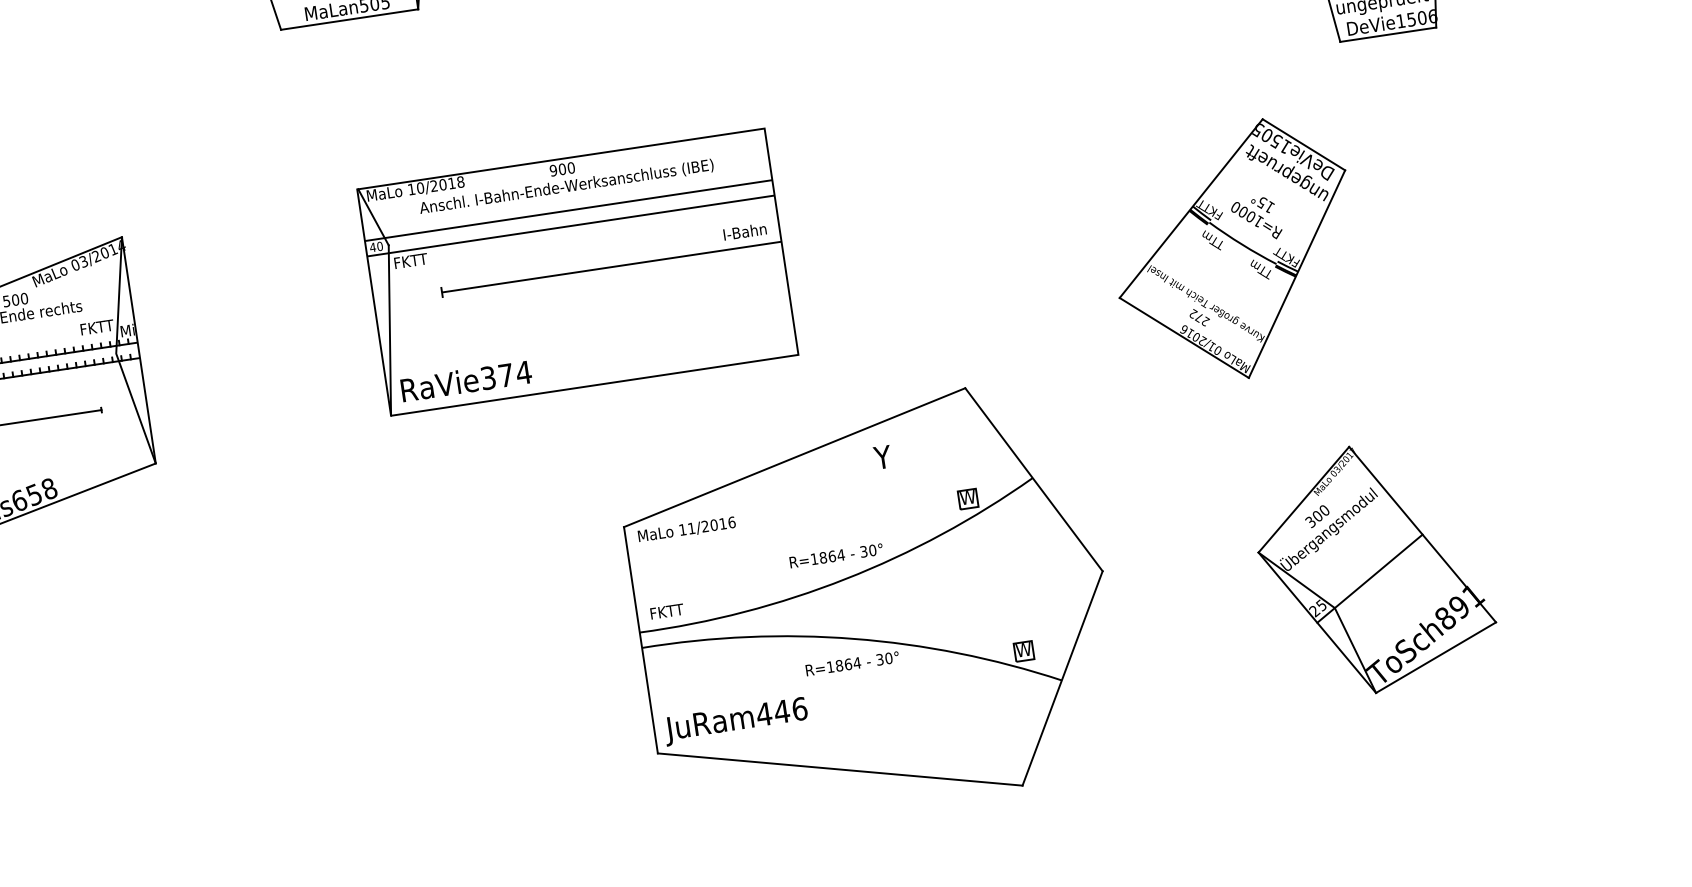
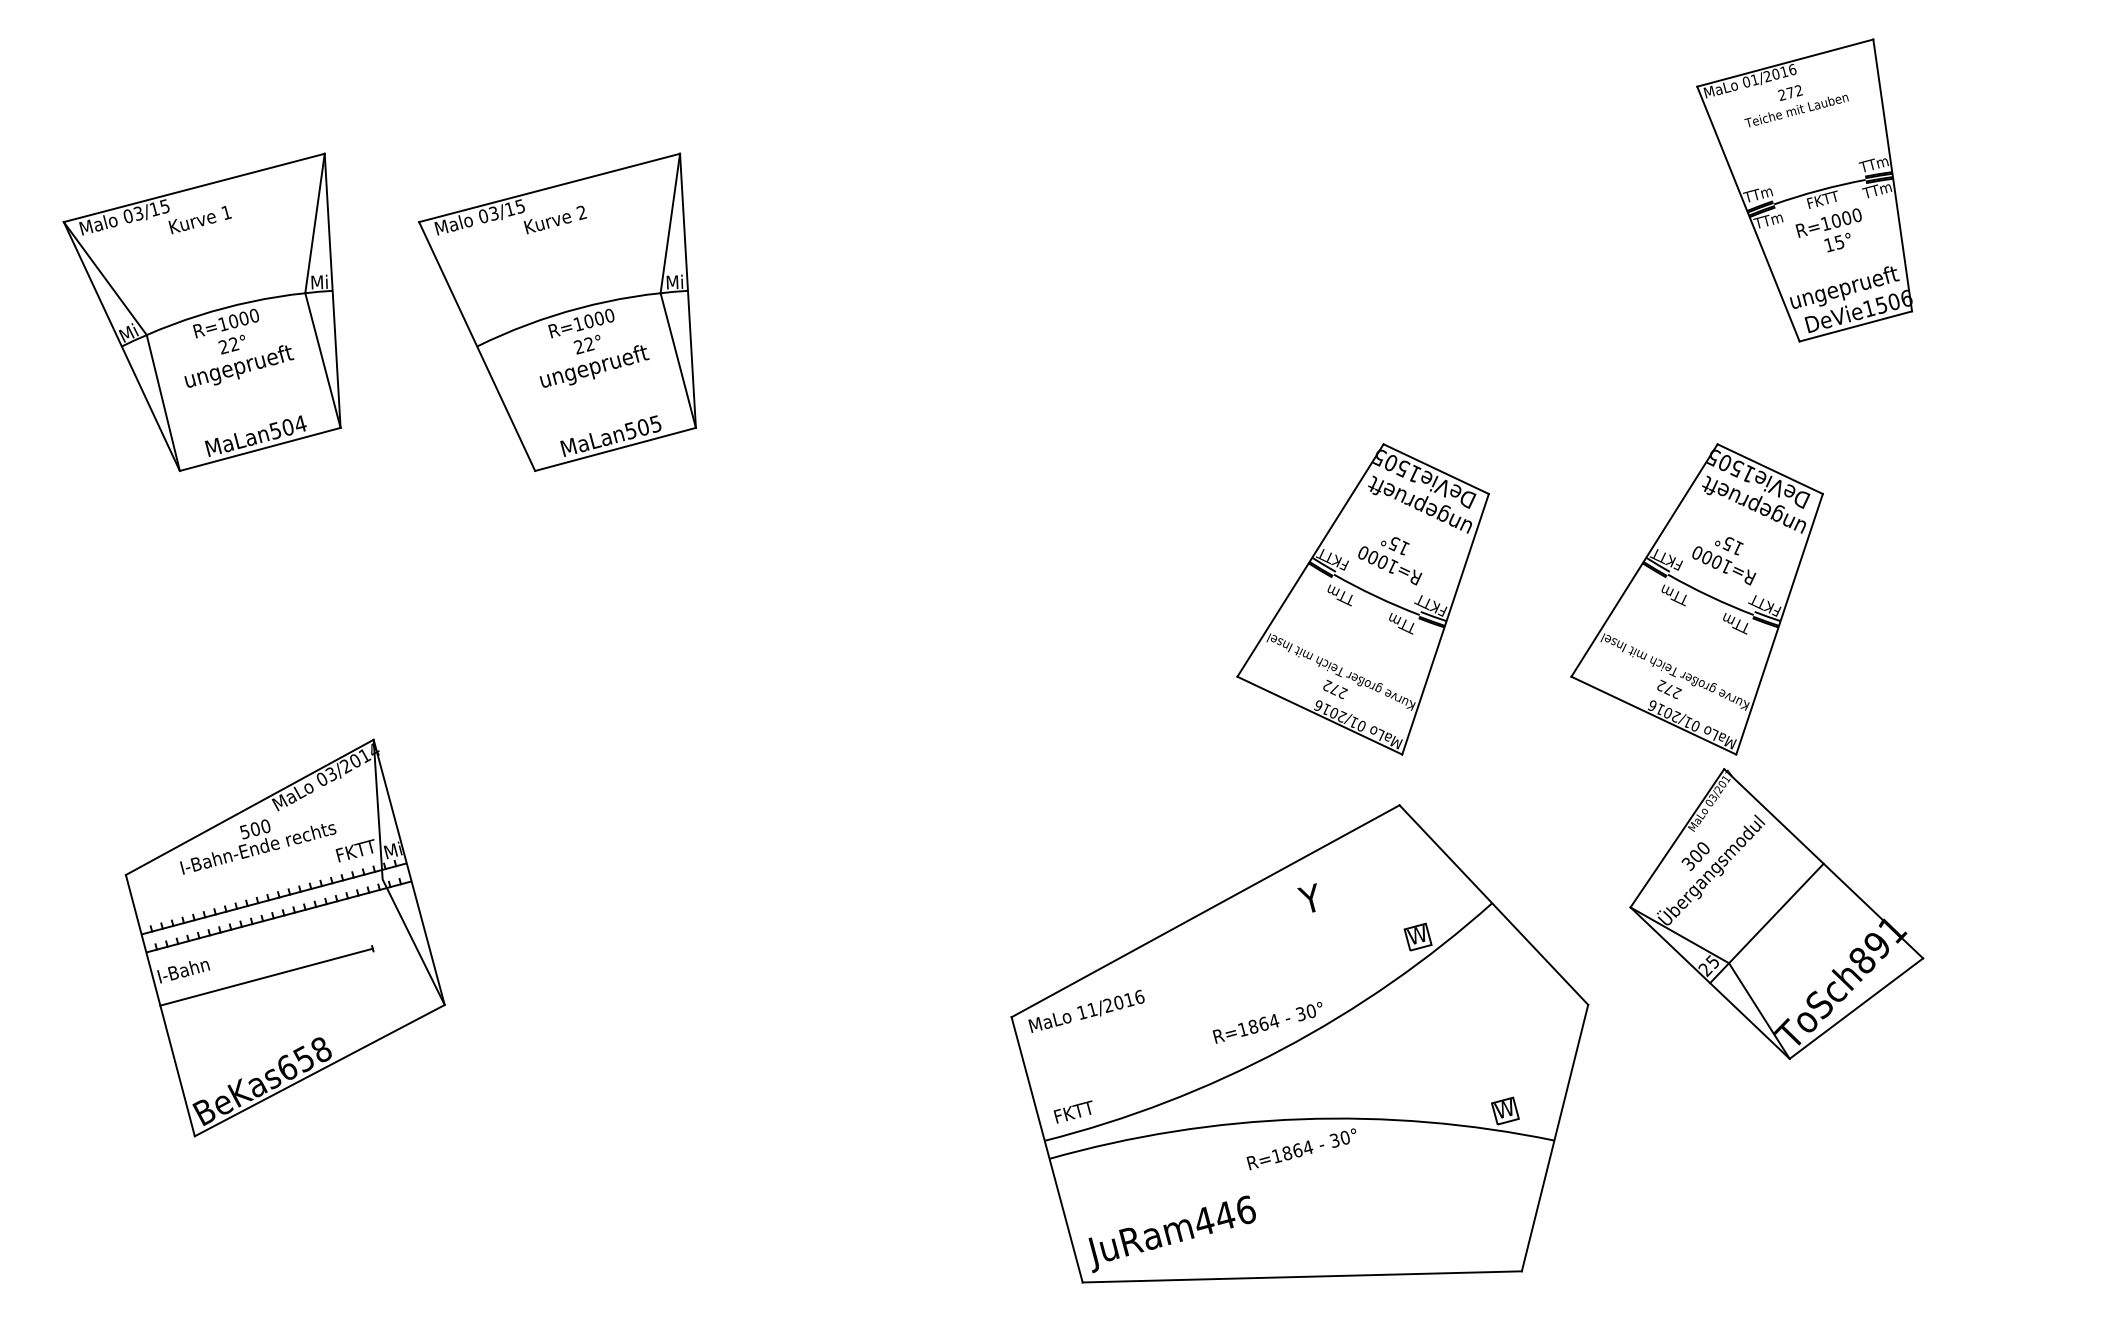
part: (953, 214) -> (1362, 599), added
part: (577, 272) -> (921, 719), removed
part: (1378, 571) -> (1776, 913), moved

